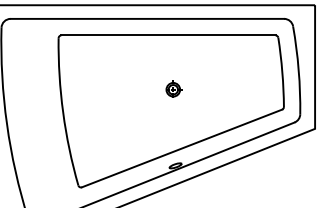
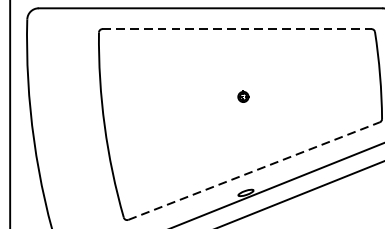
line: (168, 35) -> (237, 29), solid -> dashed
part: (173, 88) -> (243, 95), size x0.6
line: (182, 148) -> (254, 171), solid -> dashed

